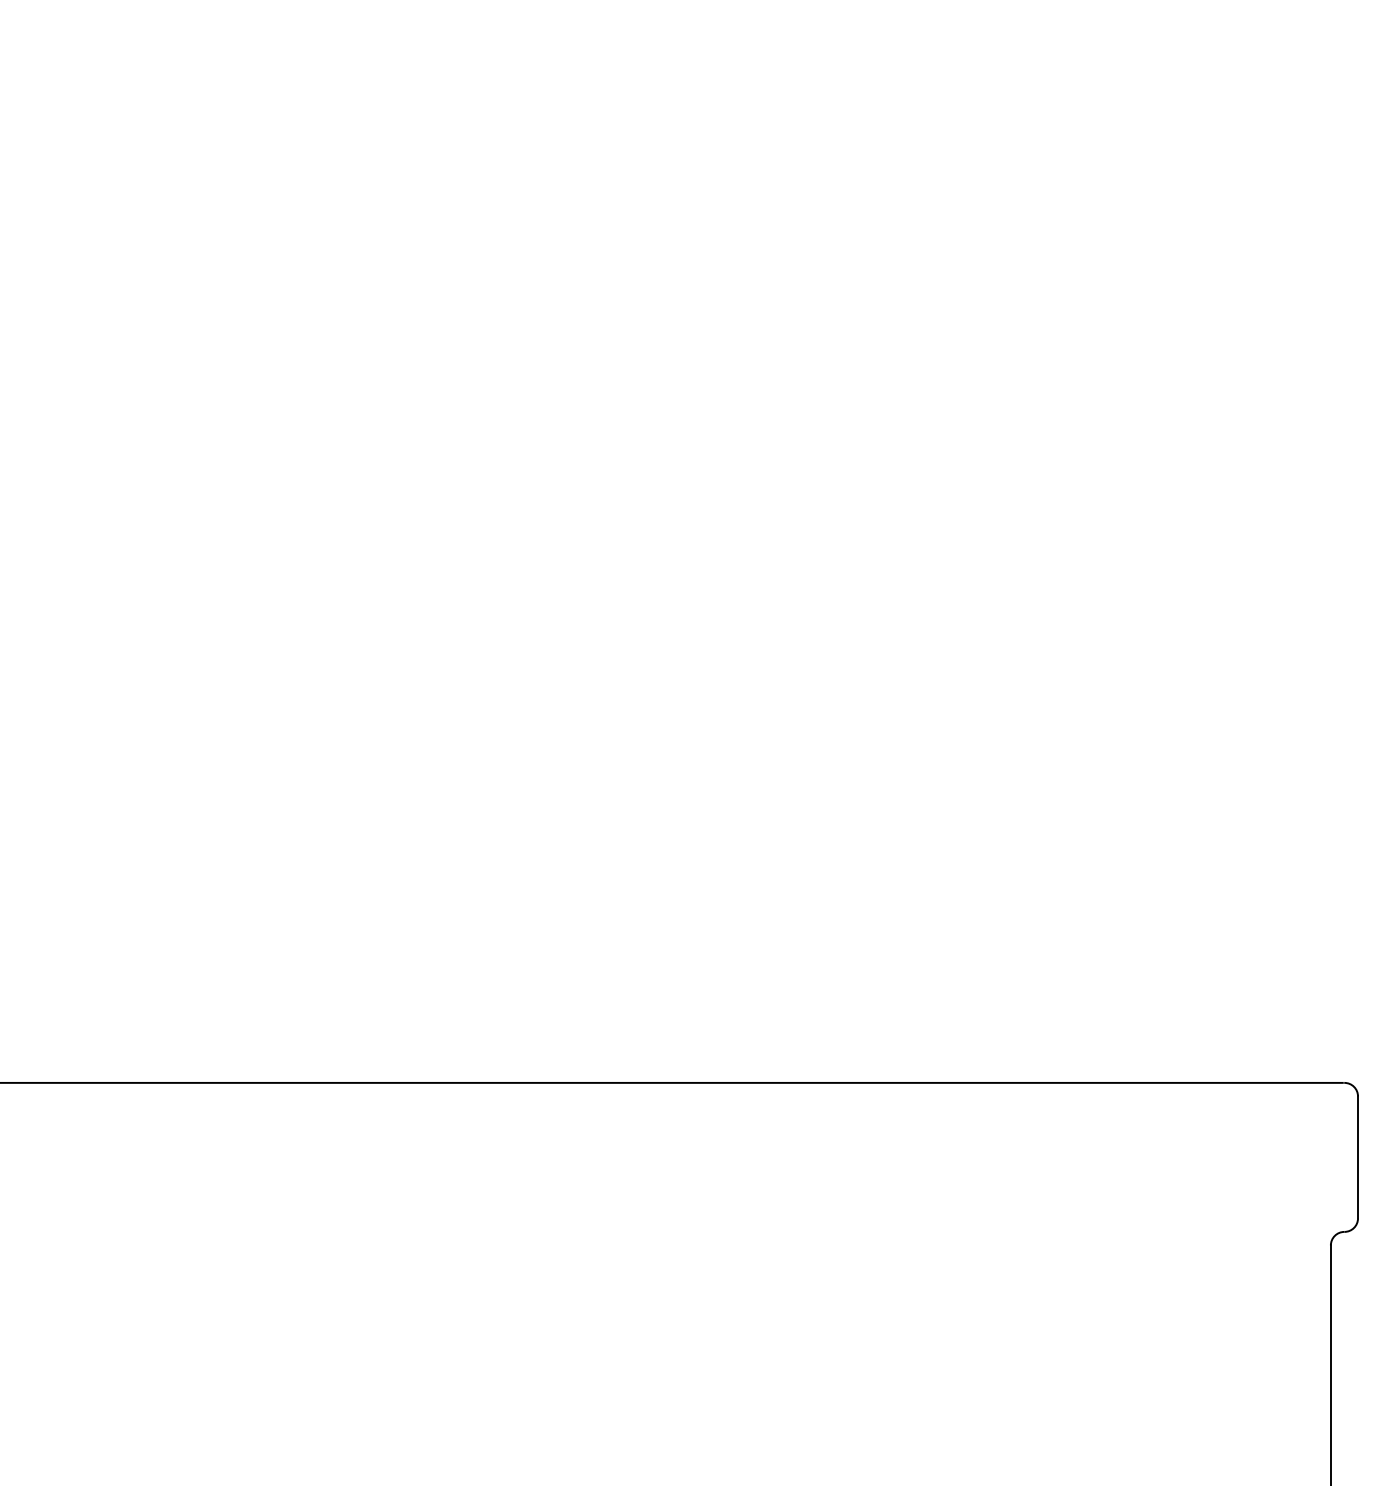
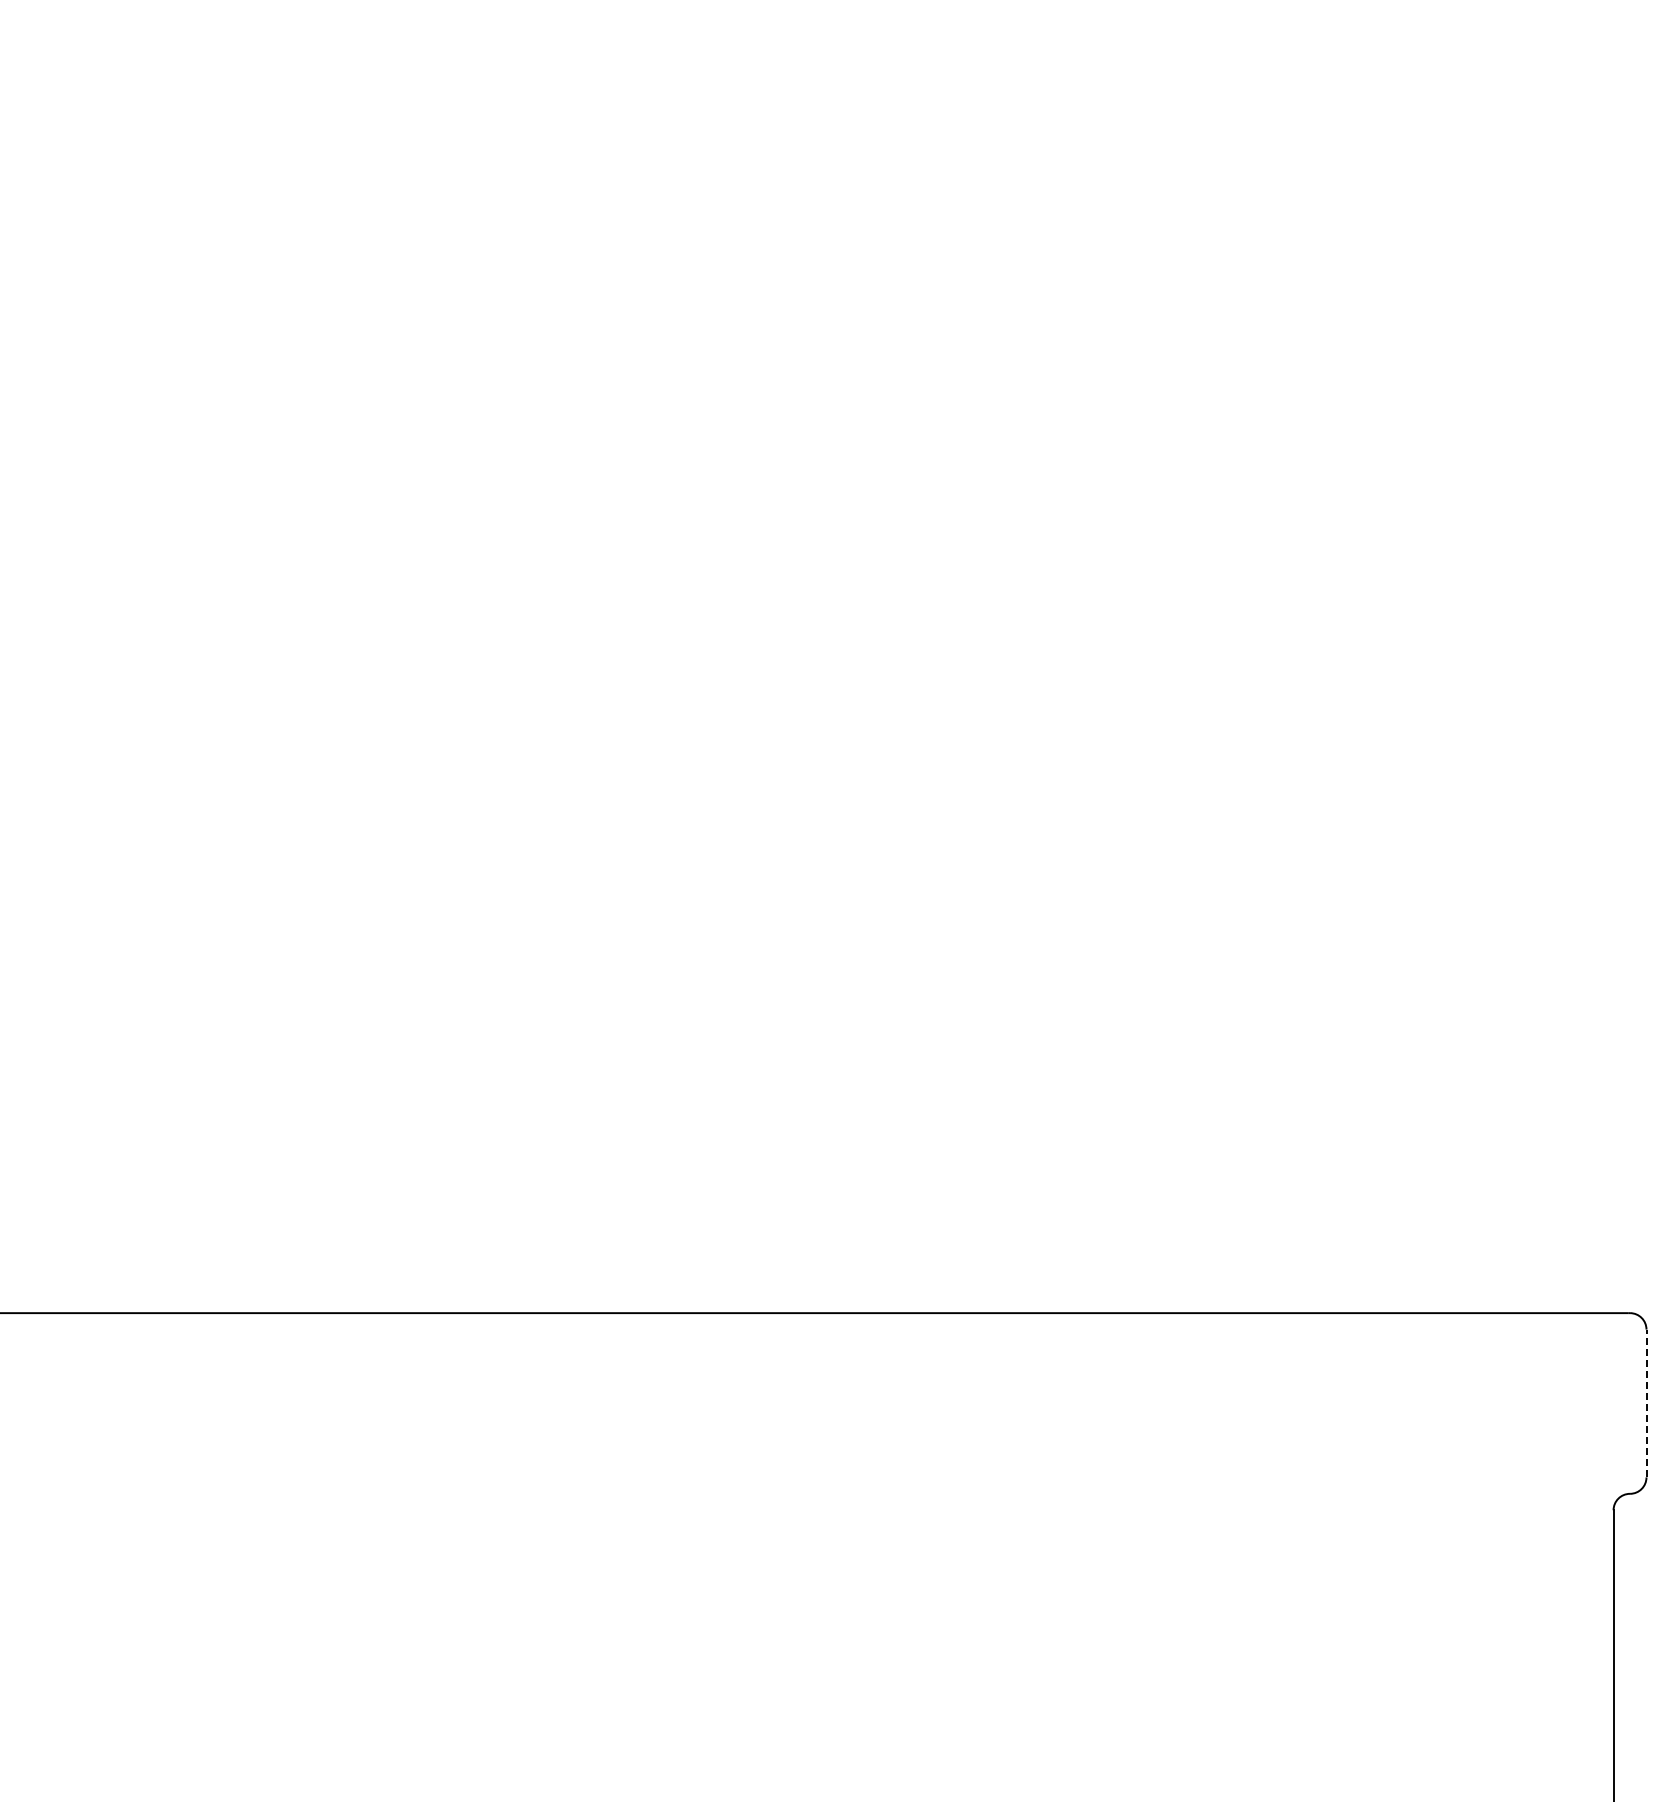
line: (1358, 1157) -> (1646, 1403), solid -> dashed

